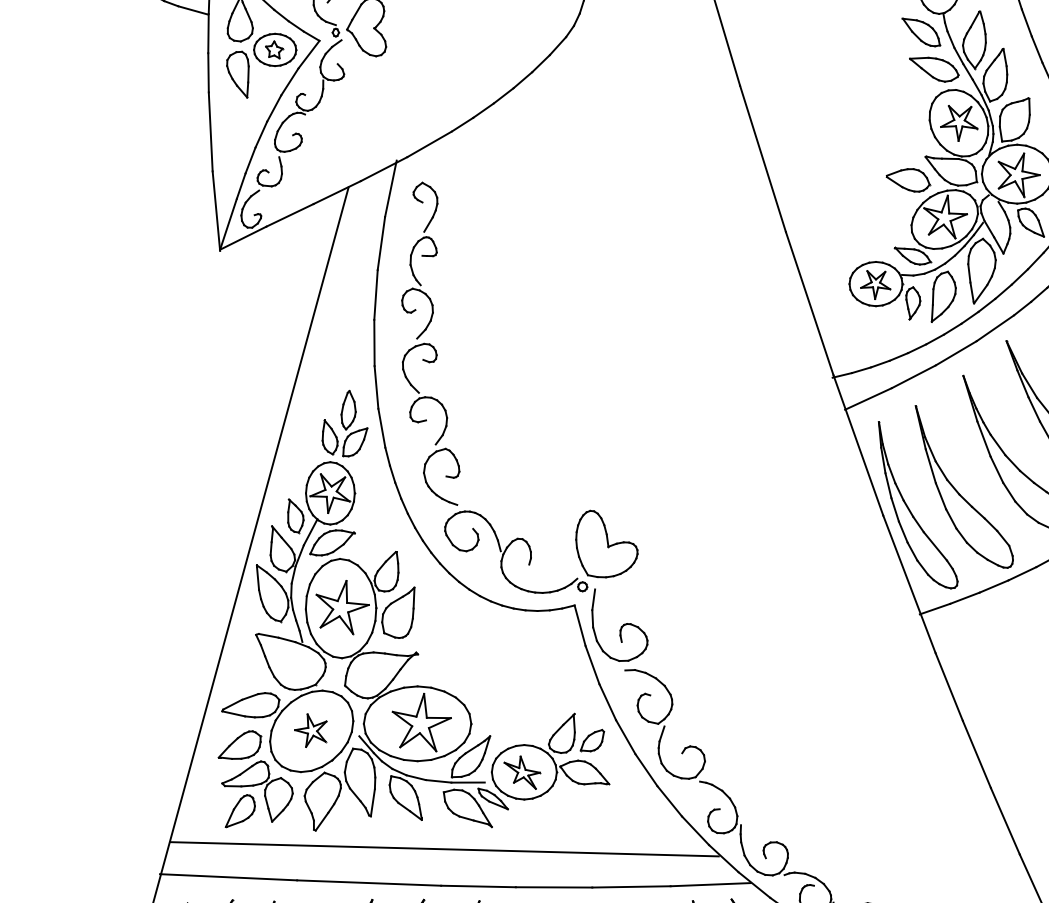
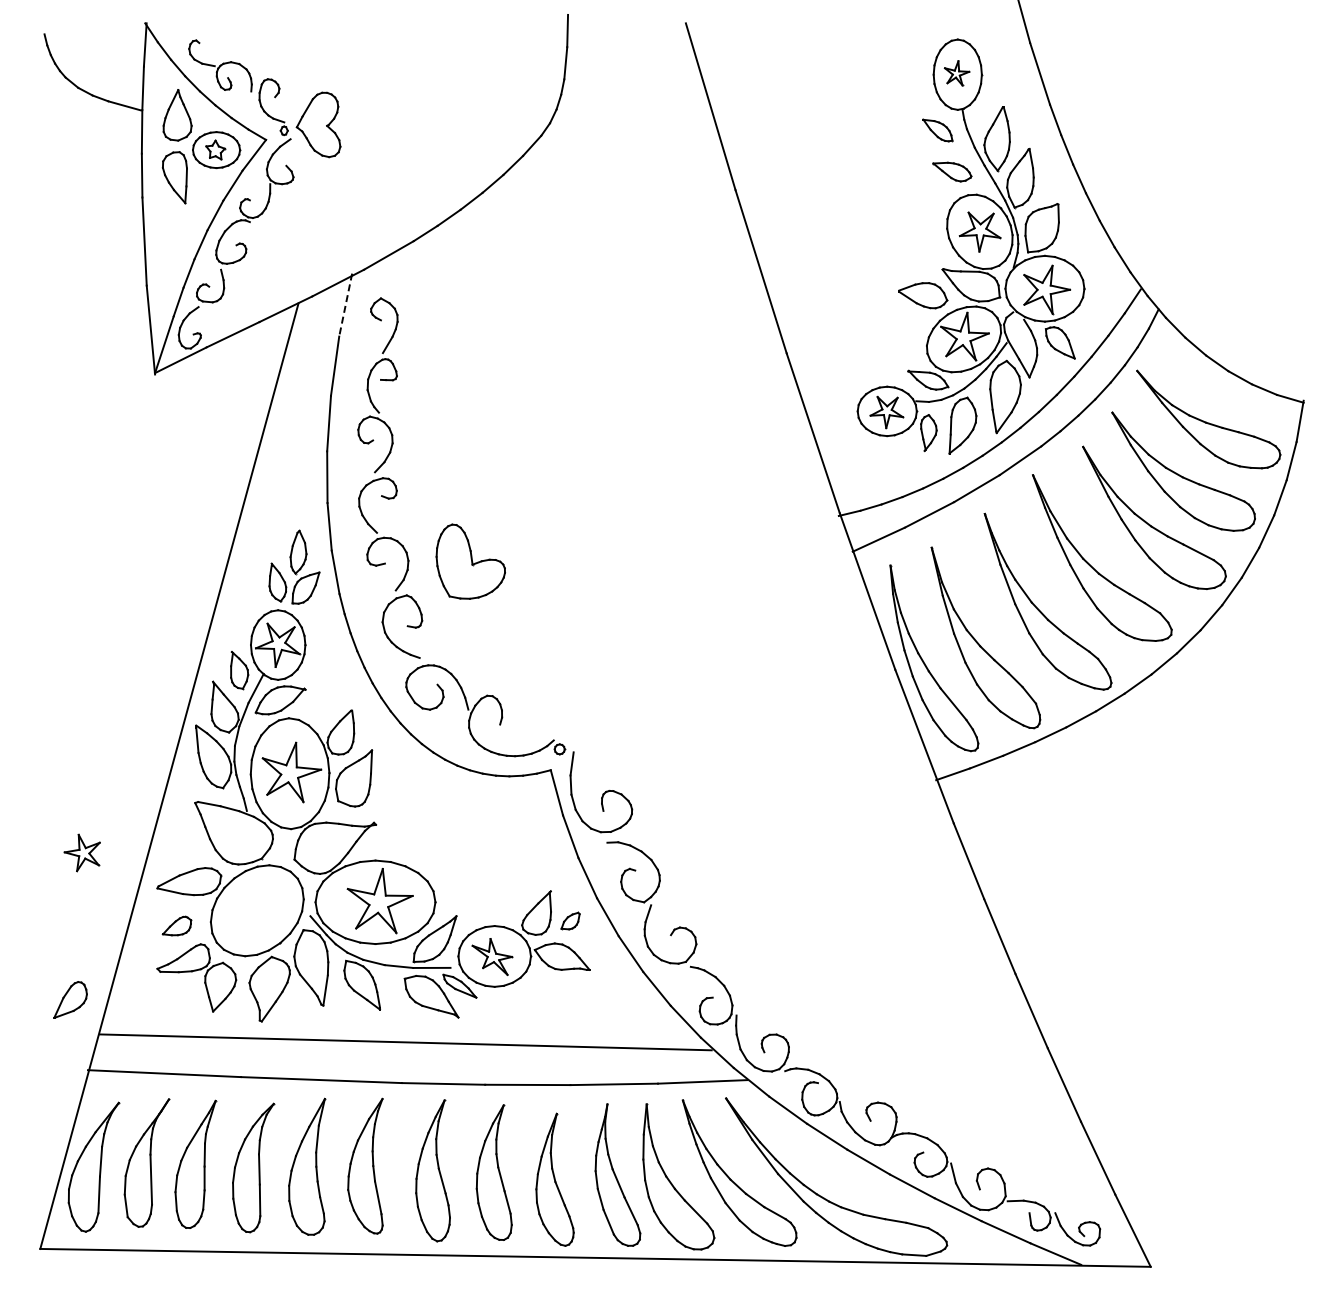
part: (921, 32) -> (937, 130), size x0.7
part: (934, 69) -> (952, 171), size x0.7
line: (390, 189) -> (345, 305), solid -> dashed
part: (606, 543) -> (470, 561), moved
part: (310, 730) -> (81, 852), moved
part: (592, 740) -> (570, 920), size x0.7
part: (239, 744) -> (176, 925), size x0.6
part: (240, 810) -> (70, 999), moved

